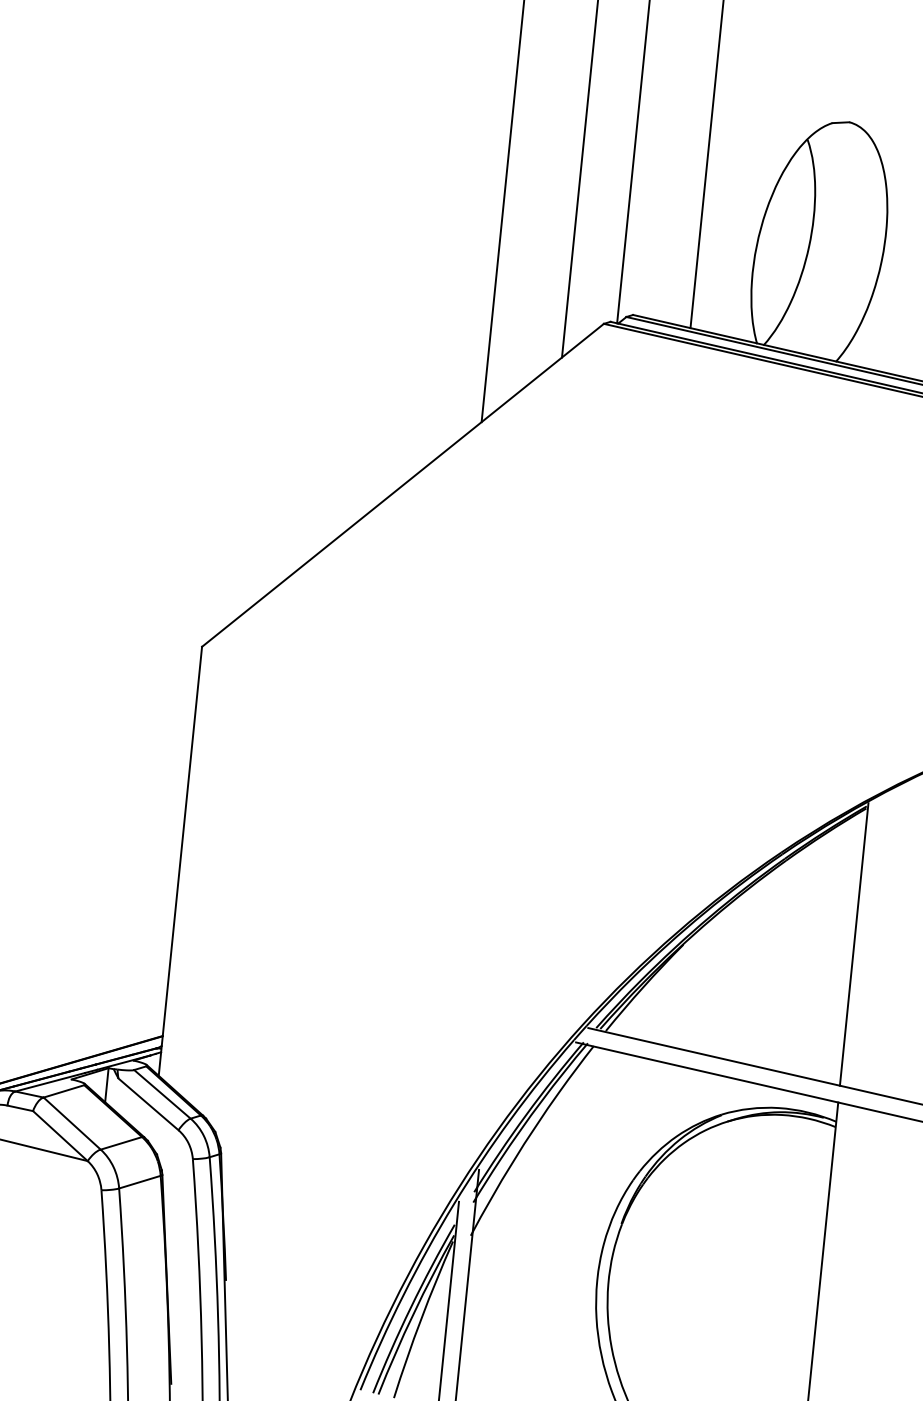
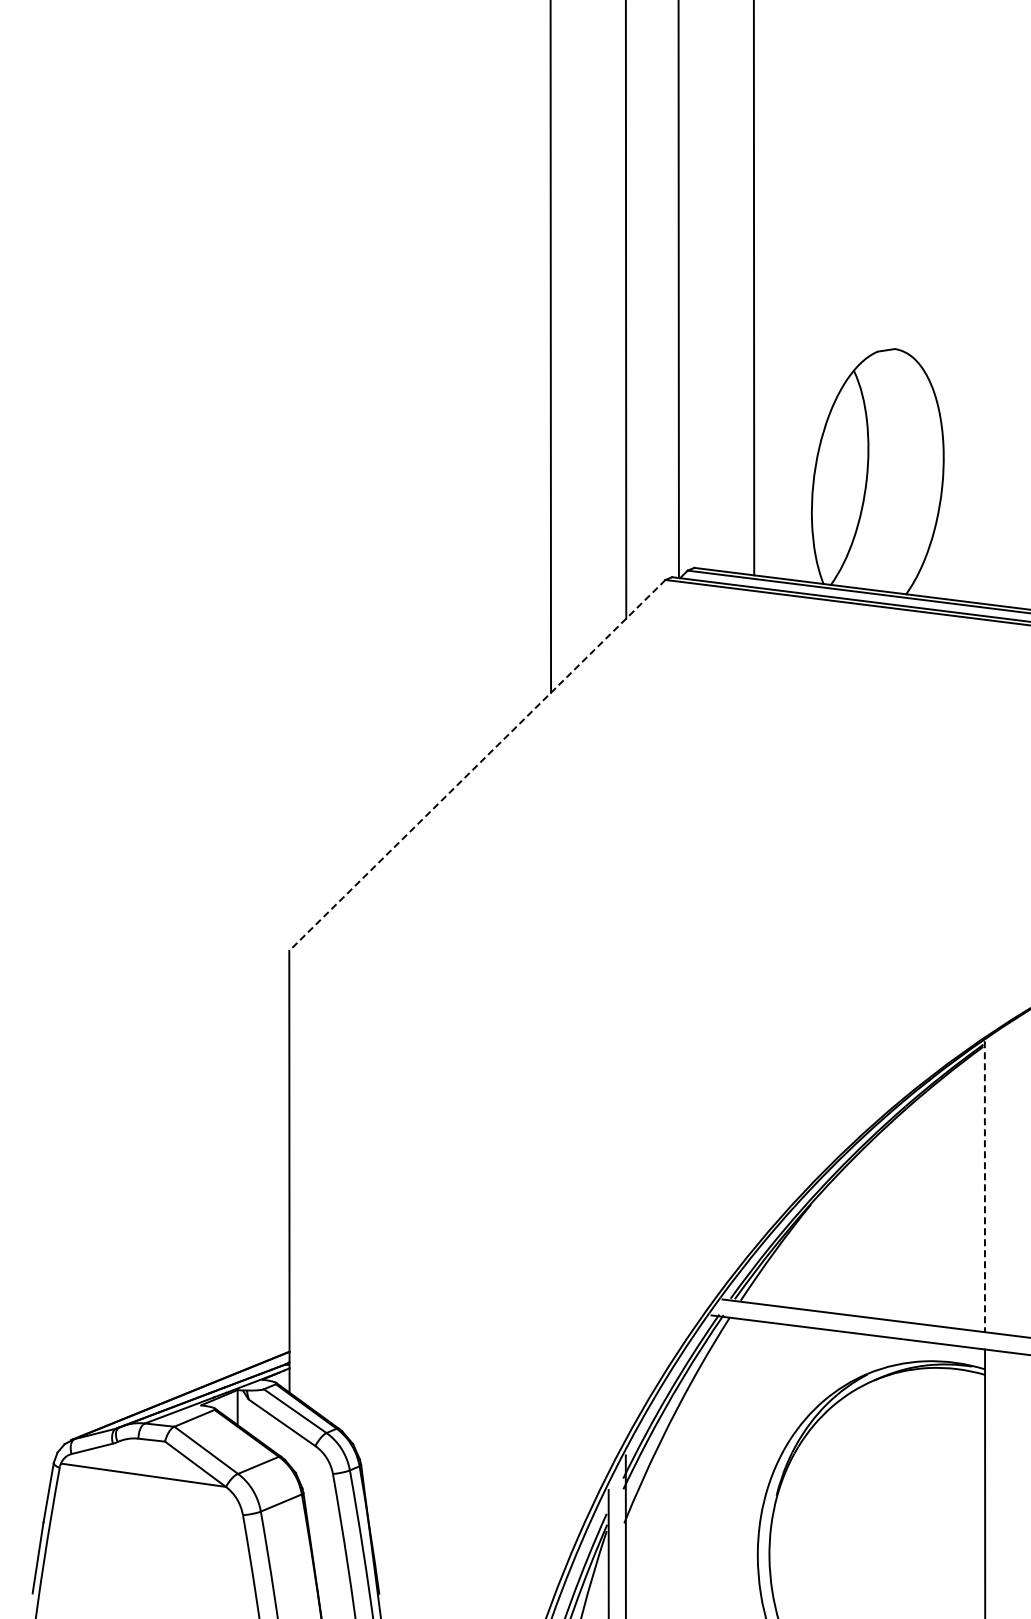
line: (403, 485) -> (477, 765), solid -> dashed
line: (853, 945) -> (984, 1187), solid -> dashed

